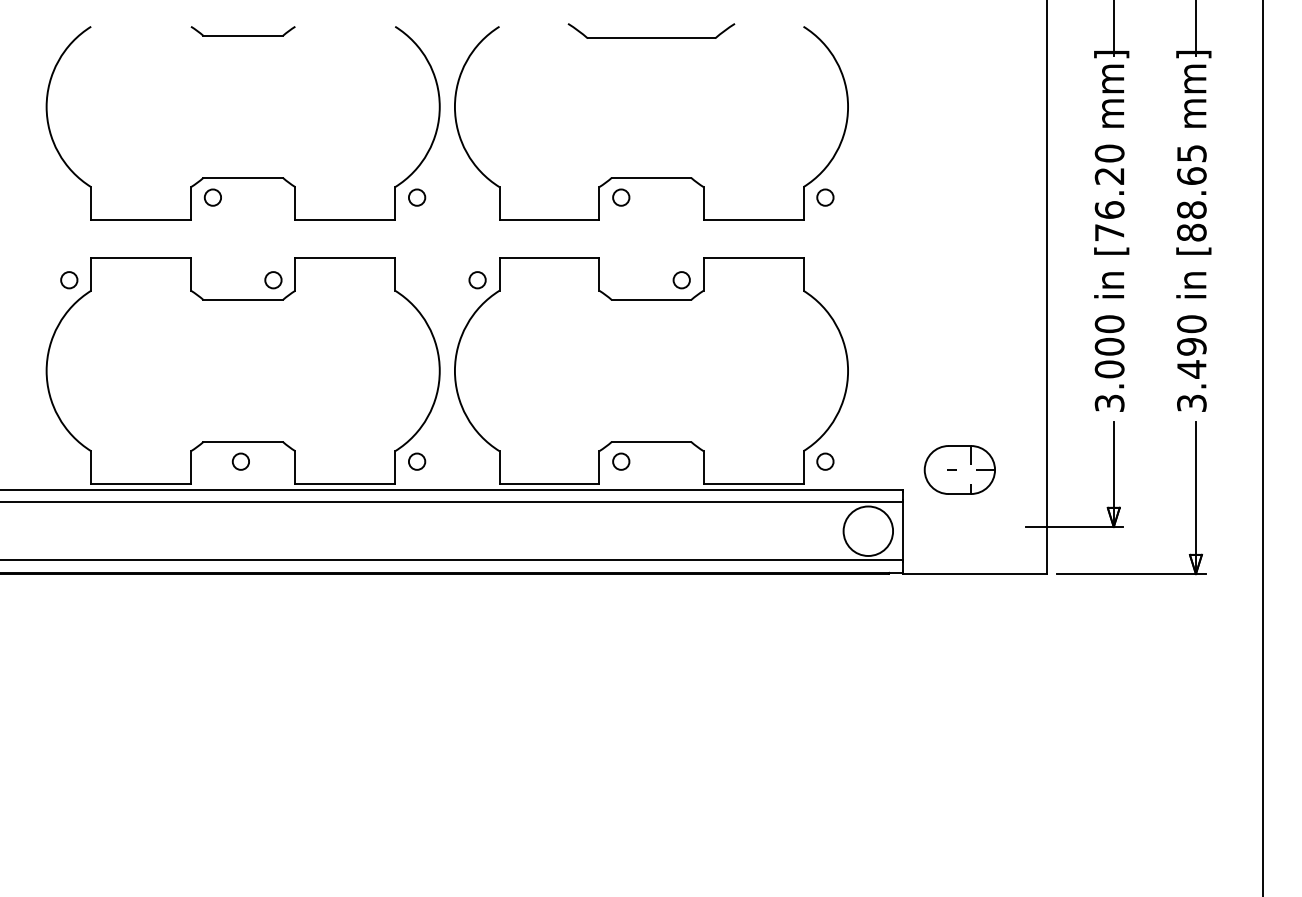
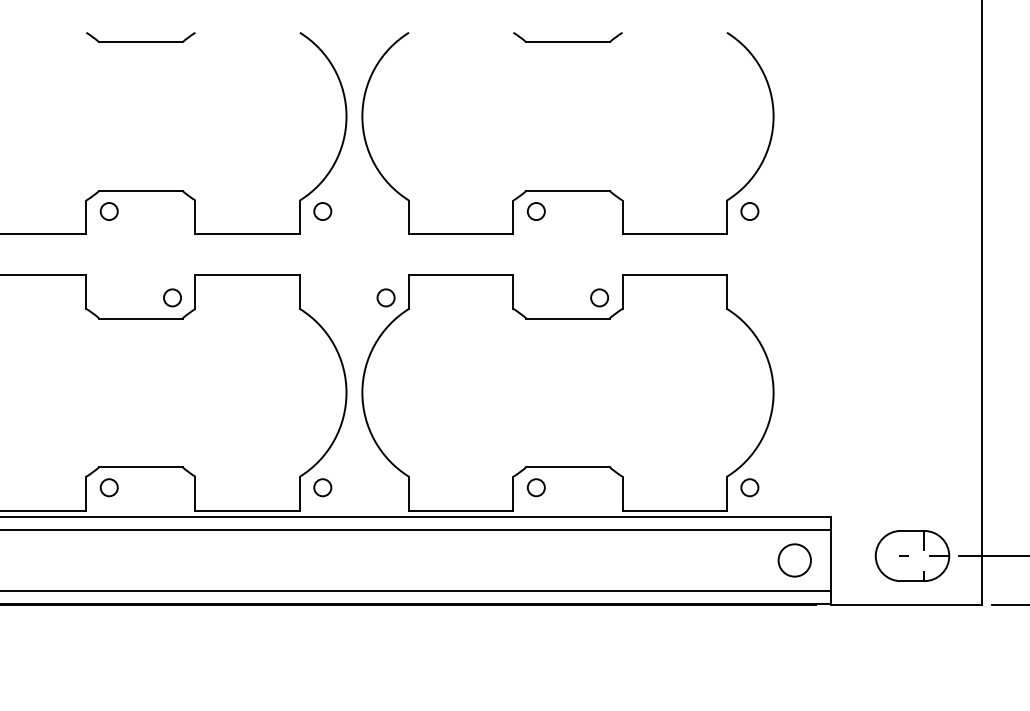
part: (651, 31) -> (567, 37), size x0.62
circle: (240, 461) -> (108, 487), moved
part: (959, 469) -> (912, 555), moved
circle: (867, 530) -> (793, 559), size x0.62

